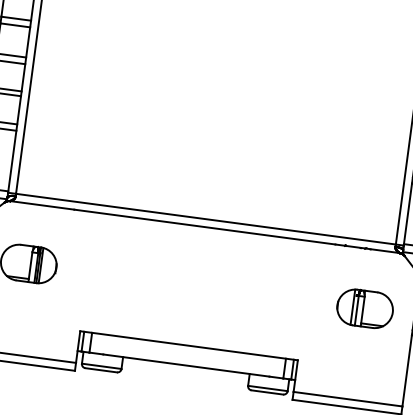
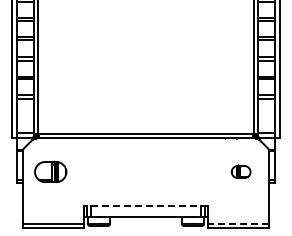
part: (363, 307) -> (240, 171), size x0.6
line: (189, 345) -> (146, 205), solid -> dashed
line: (348, 398) -> (238, 223), solid -> dashed

